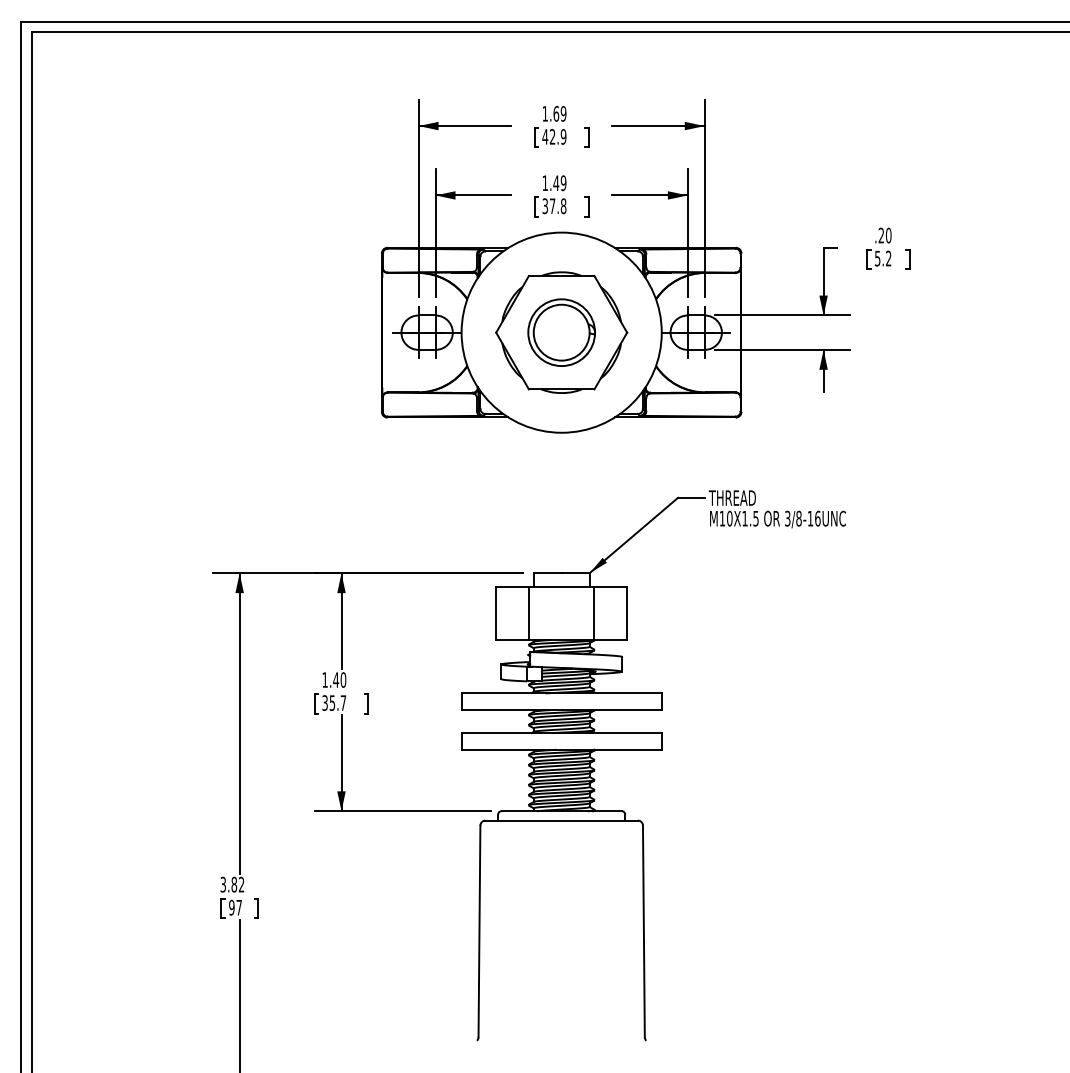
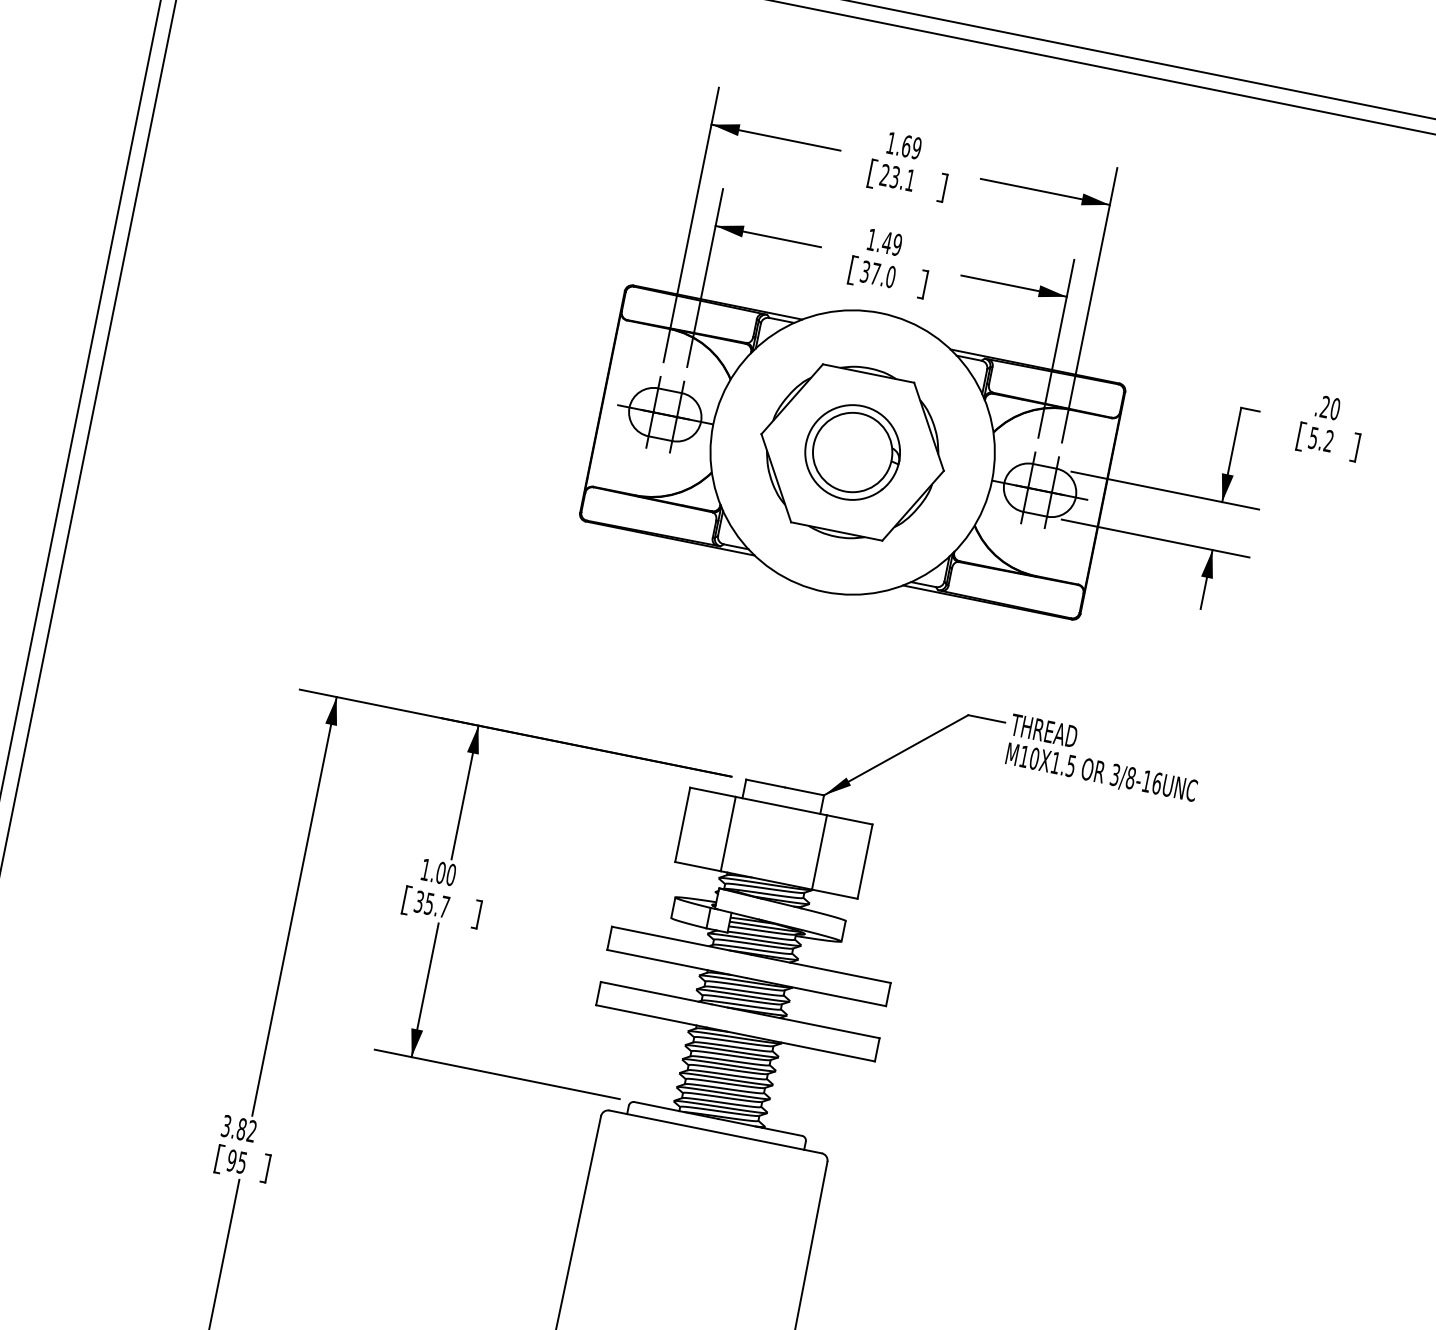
text: (554, 136) -> (897, 177), 42.9 -> 23.1
text: (563, 205) -> (890, 275), 37.8 -> 37.0
text: (336, 679) -> (441, 872), 1.40 -> 1.00
text: (238, 907) -> (241, 1162), 97 -> 95

